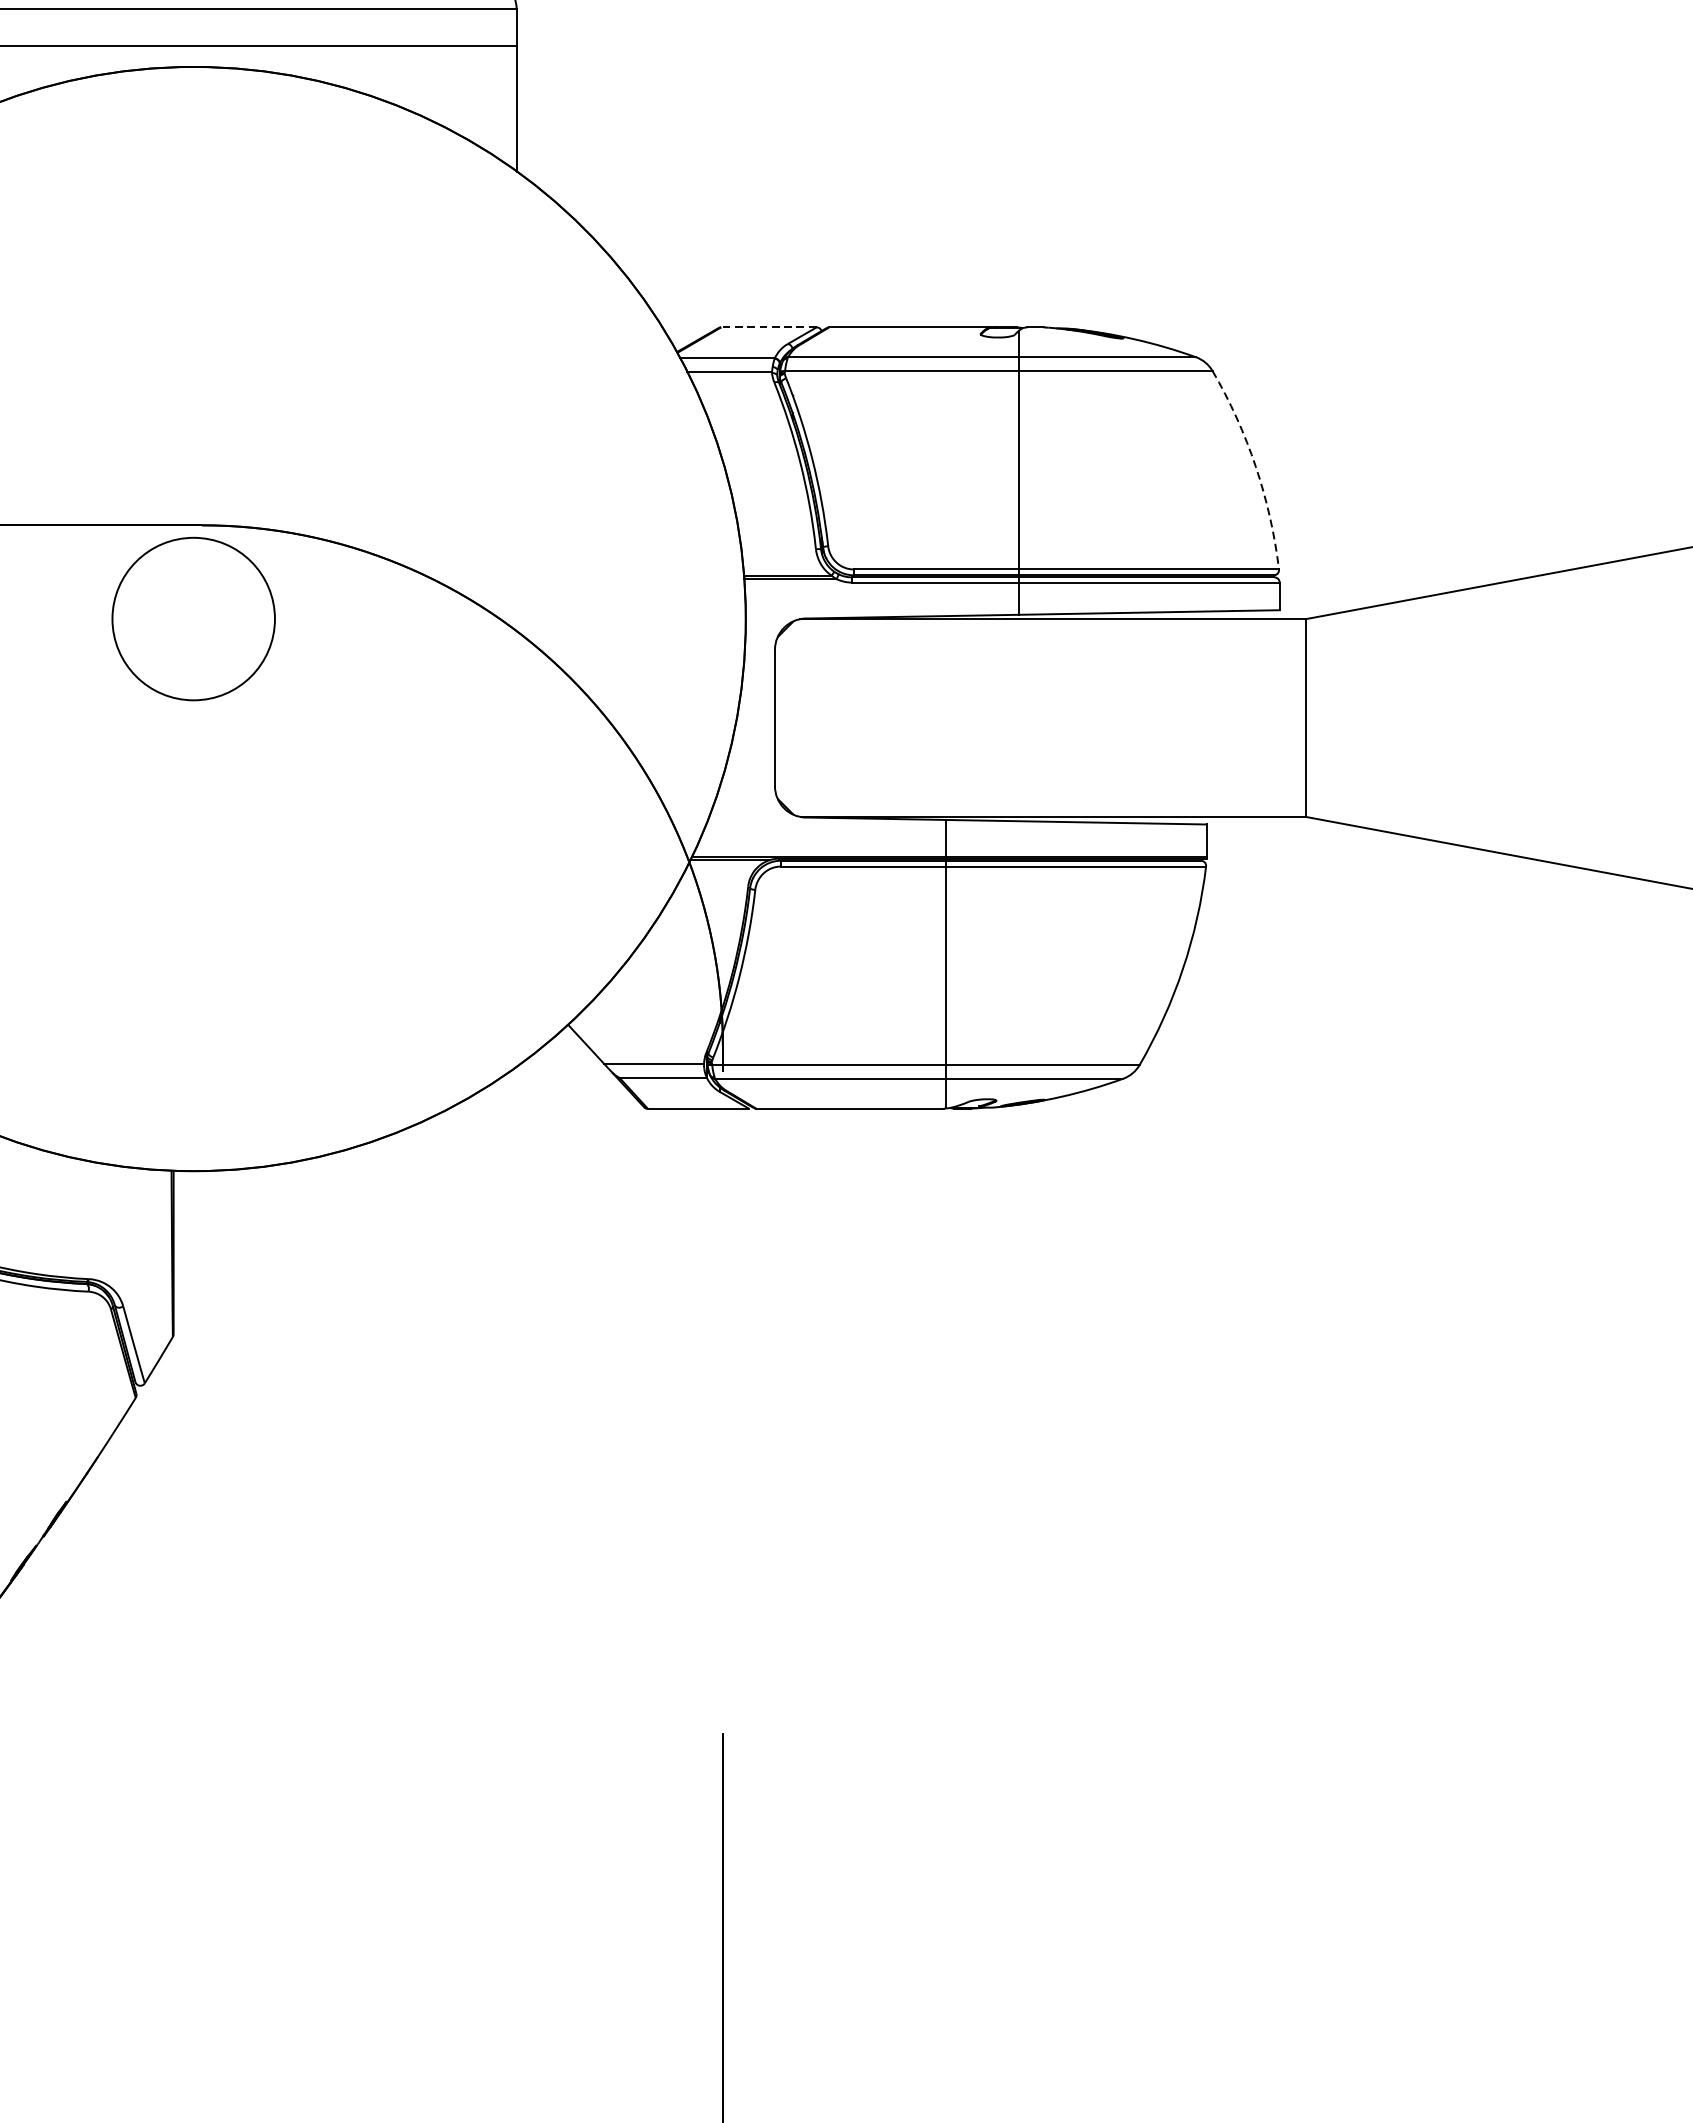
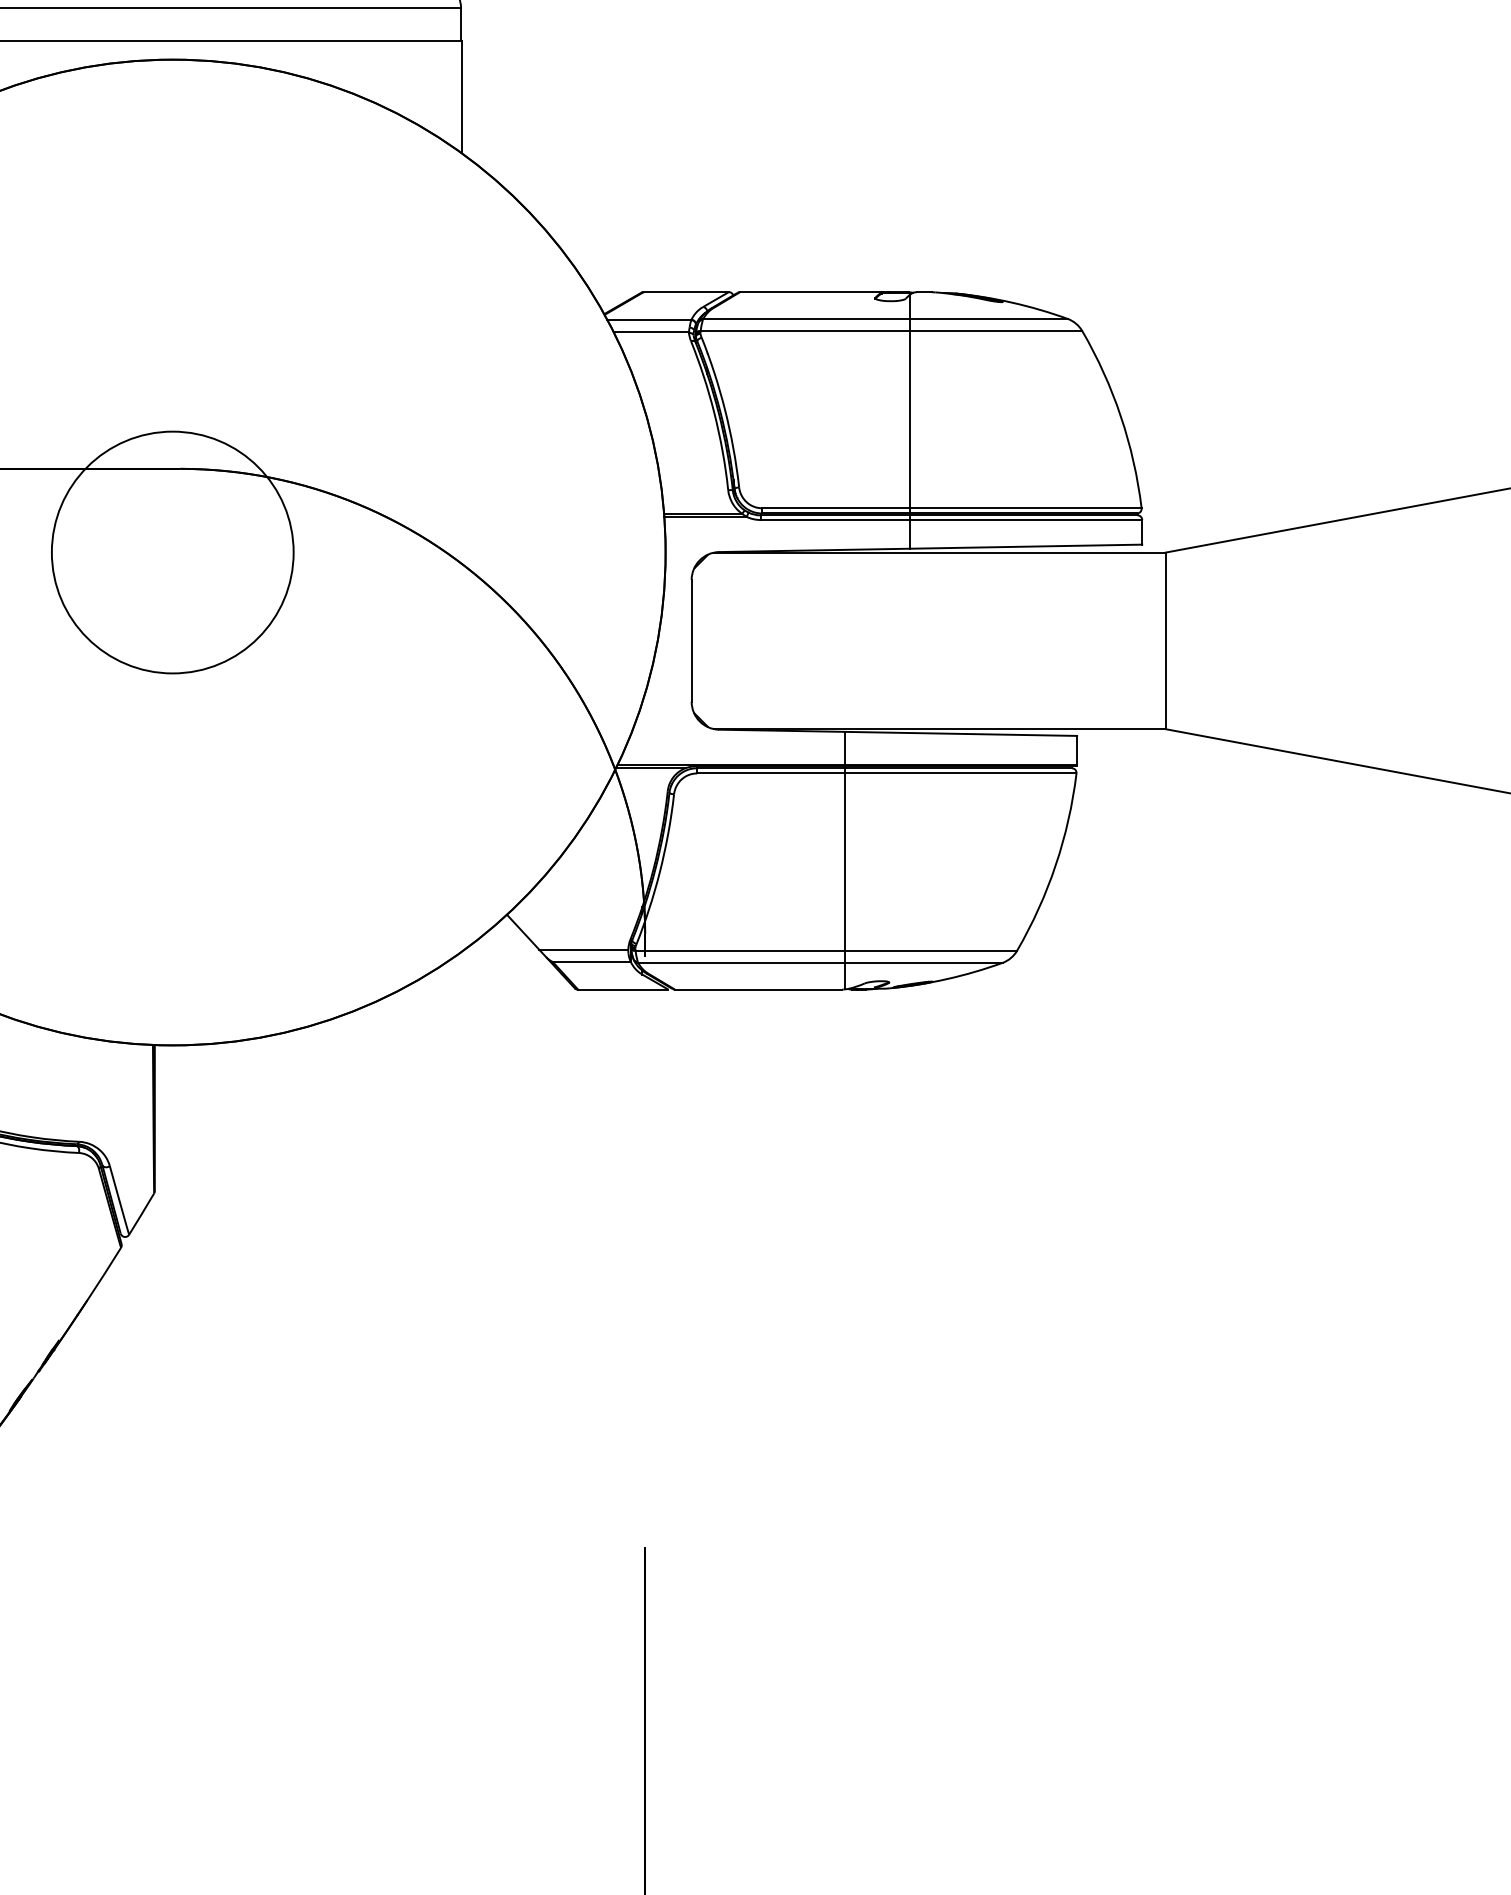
line: (769, 327) -> (686, 292), dashed -> solid
arc: (1255, 466) -> (1120, 416), dashed -> solid
circle: (193, 619) -> (172, 552), size x1.67

